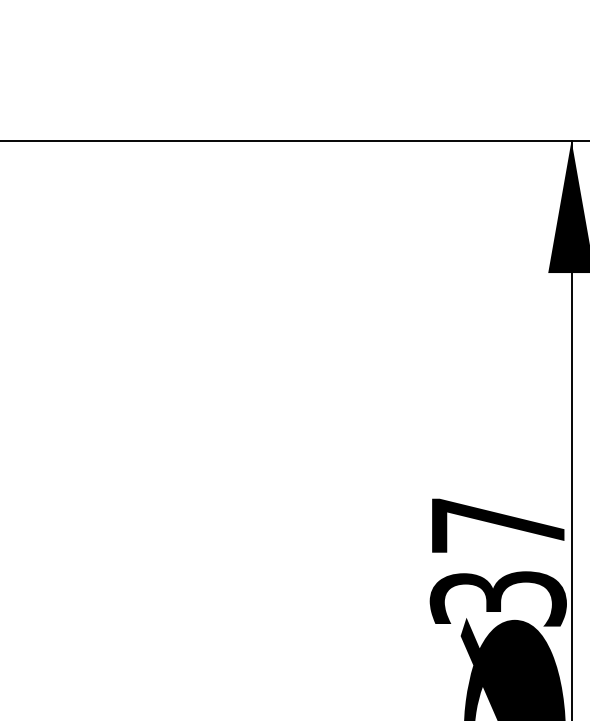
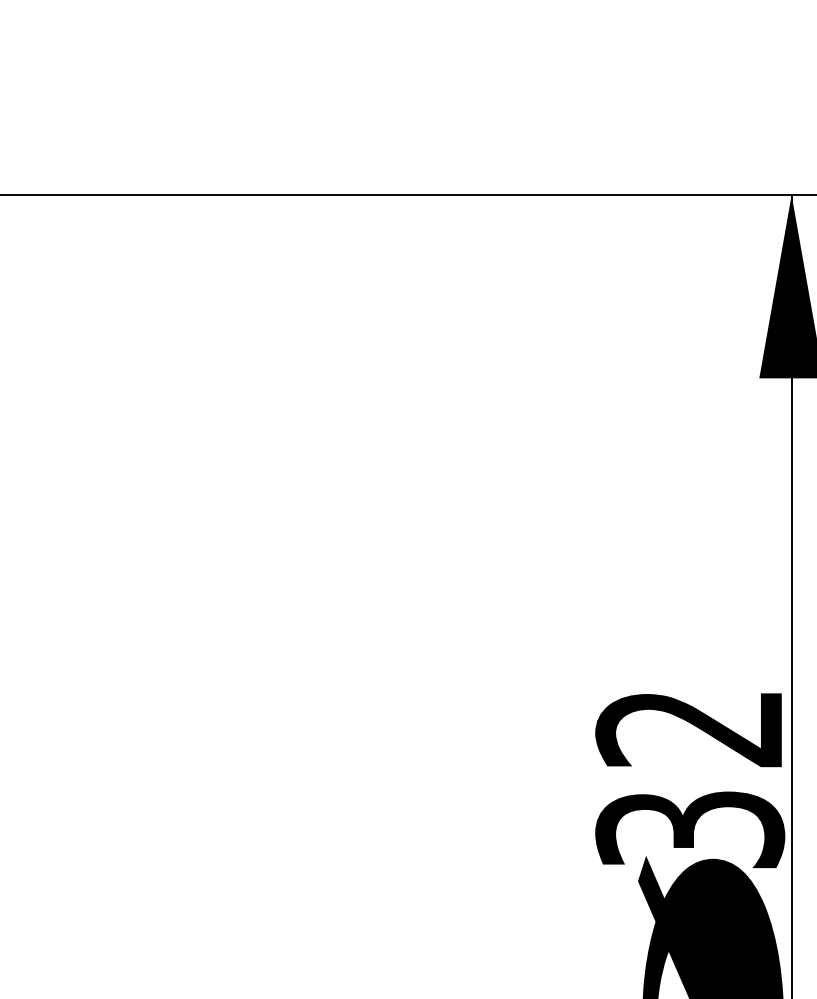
text: (496, 525) -> (687, 728), 37 -> 32

